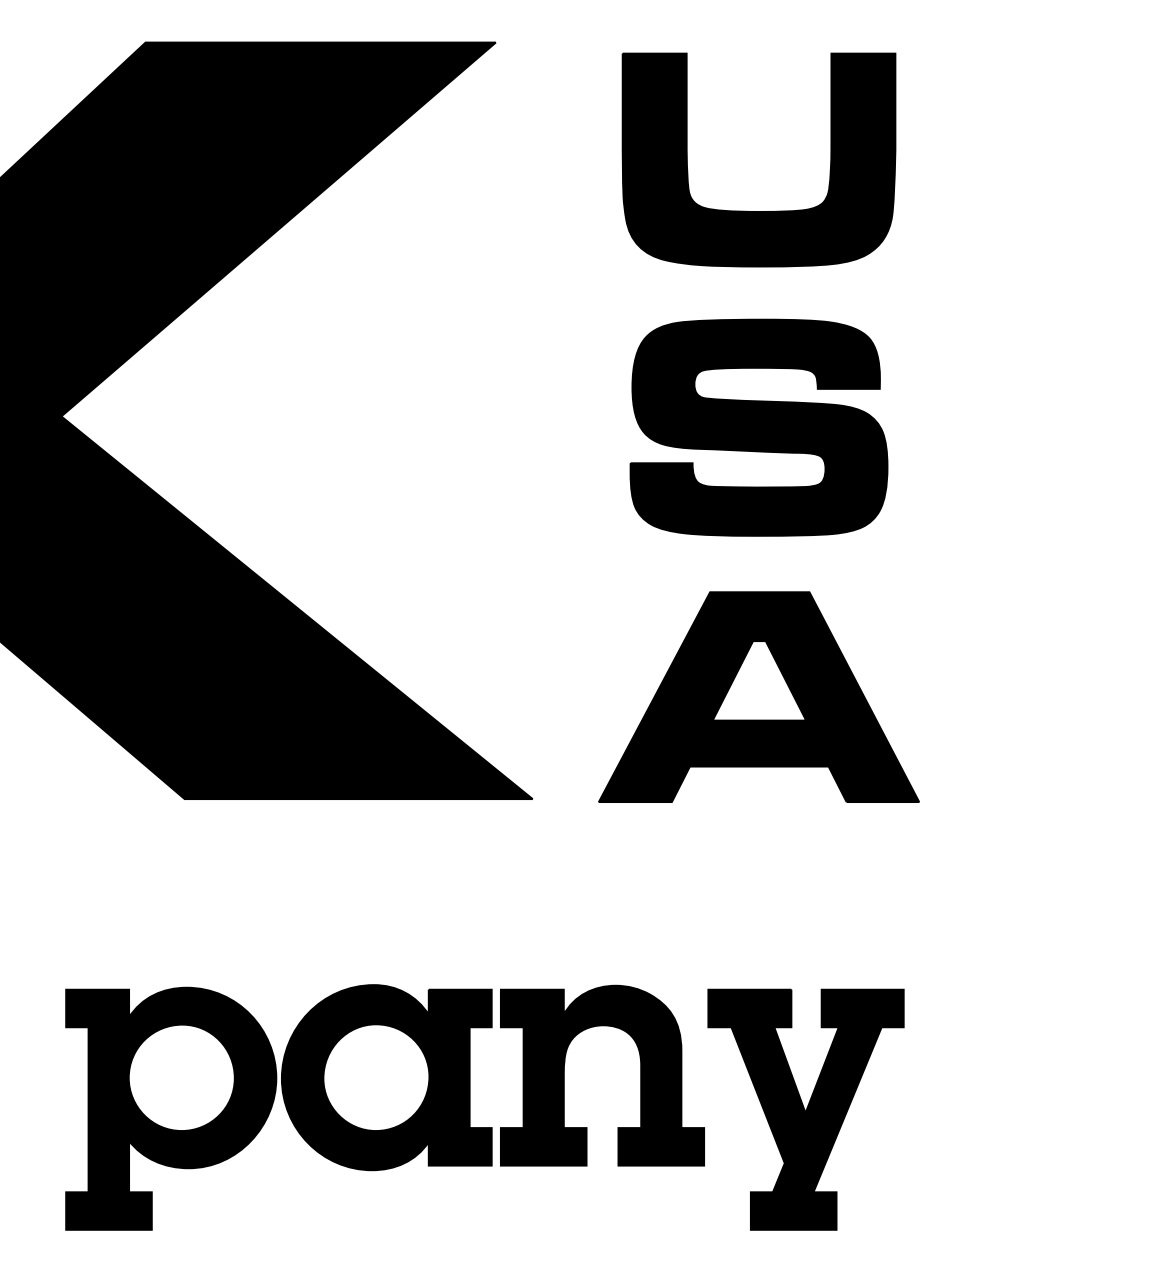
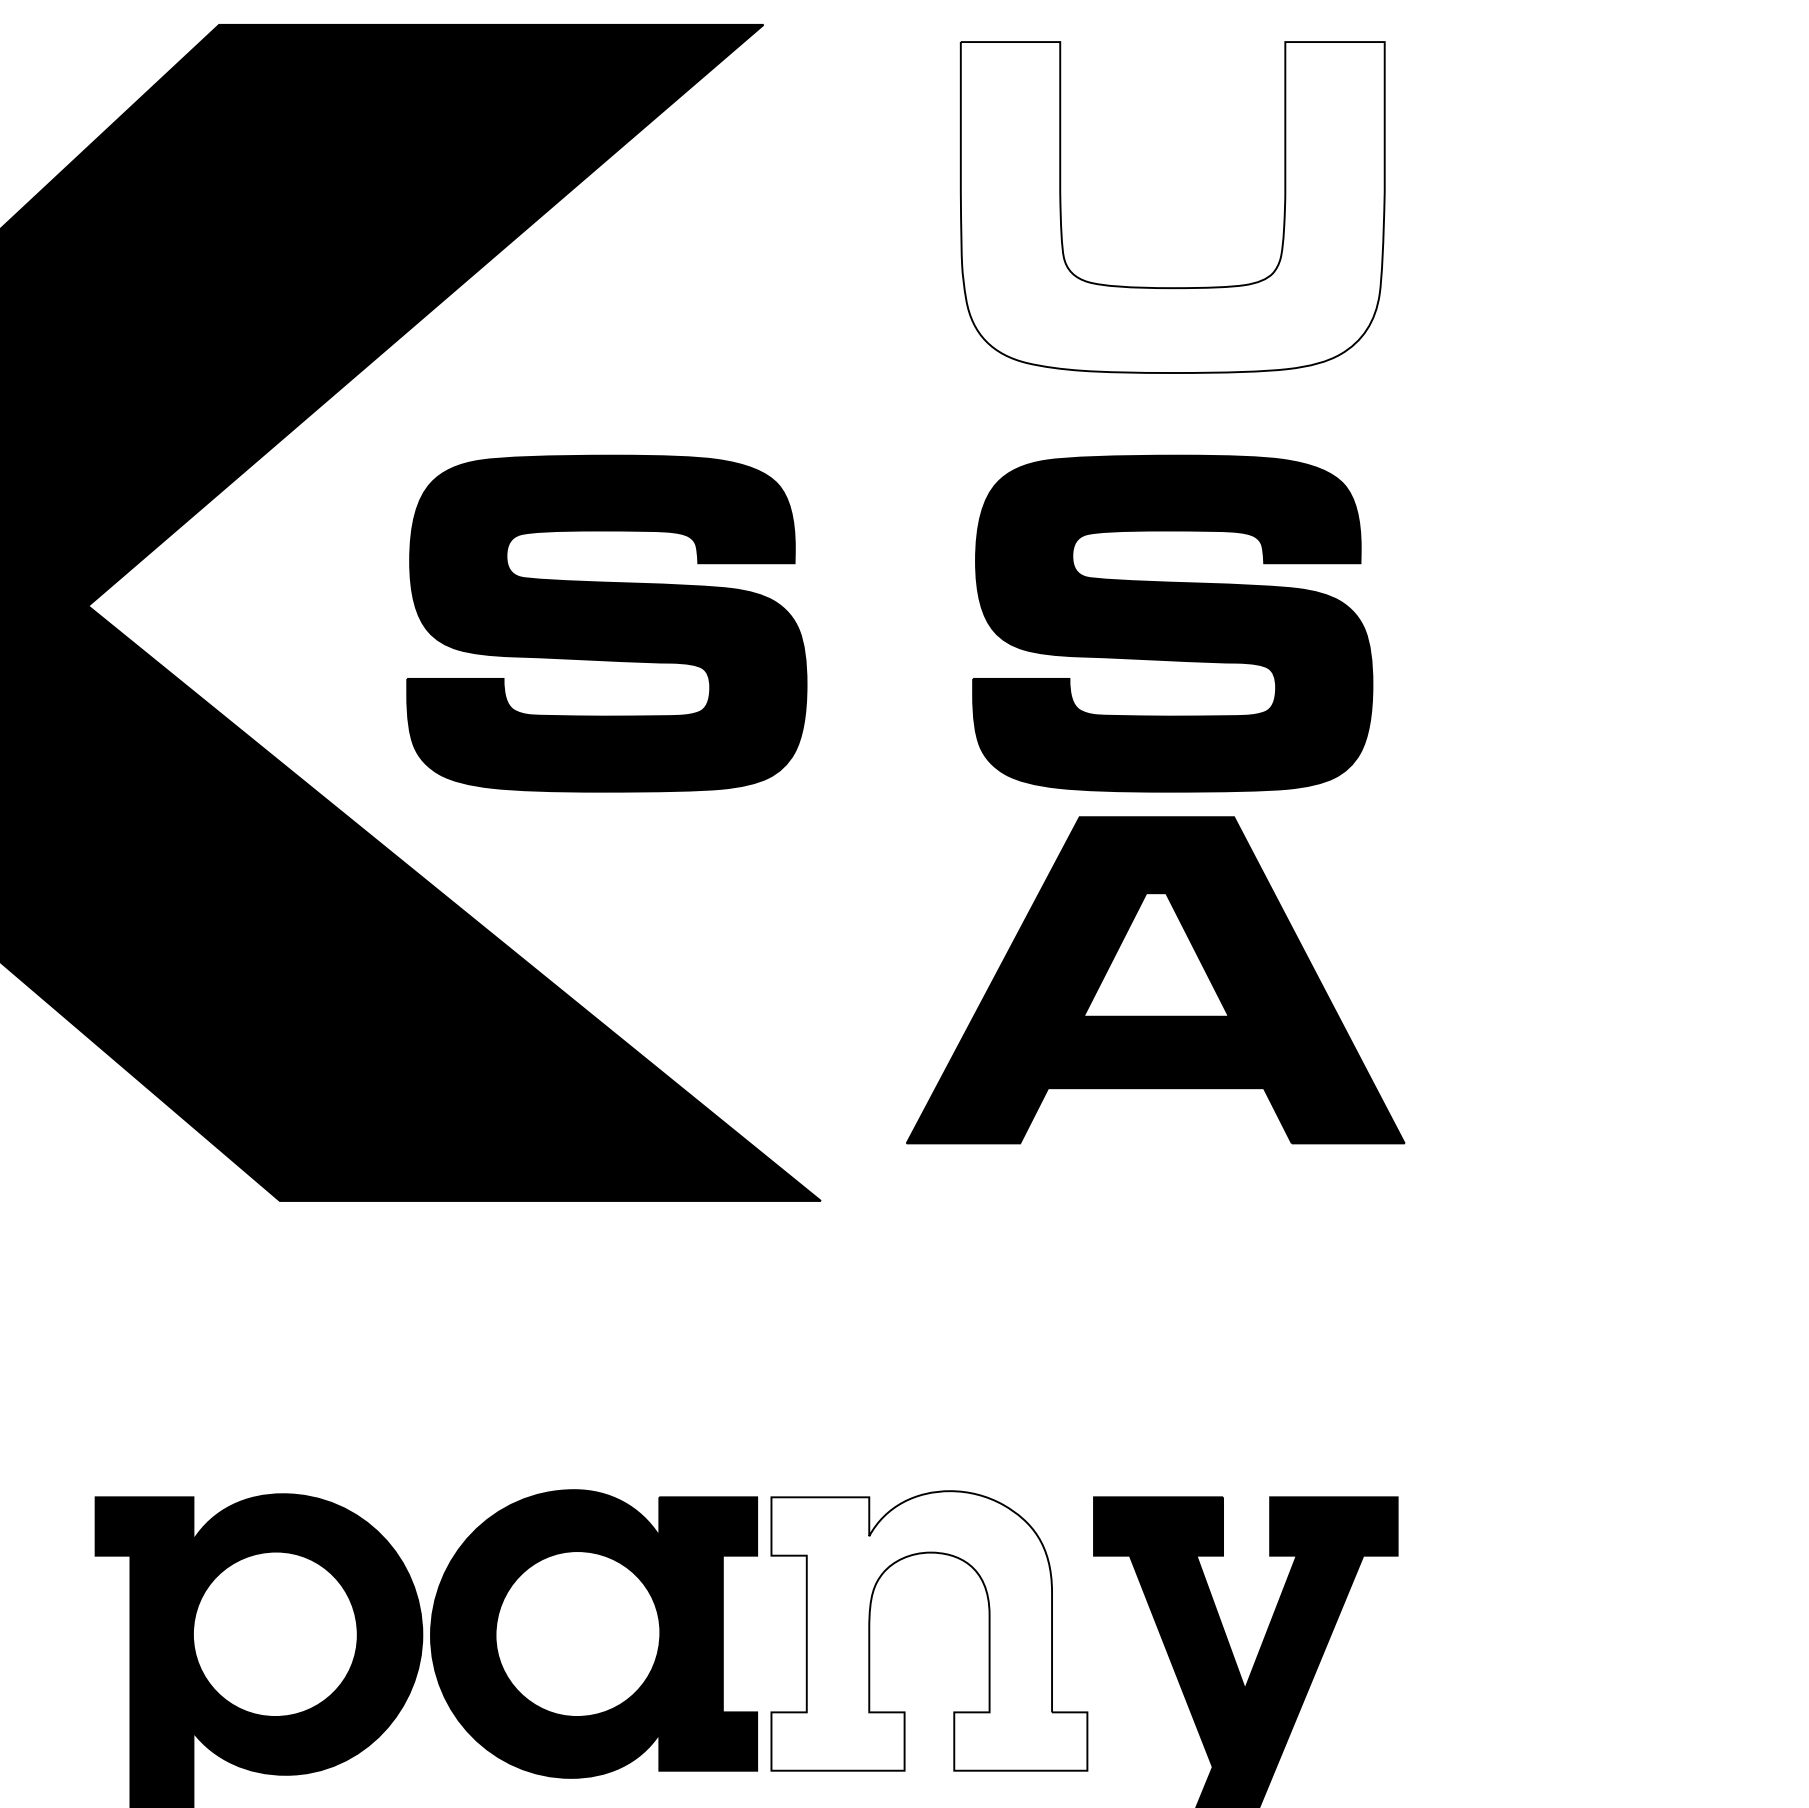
fill: (758, 159) -> (1171, 206), removed
part: (394, 427) -> (606, 623), added
part: (758, 696) -> (1154, 979), moved
fill: (602, 1075) -> (929, 1630), removed

